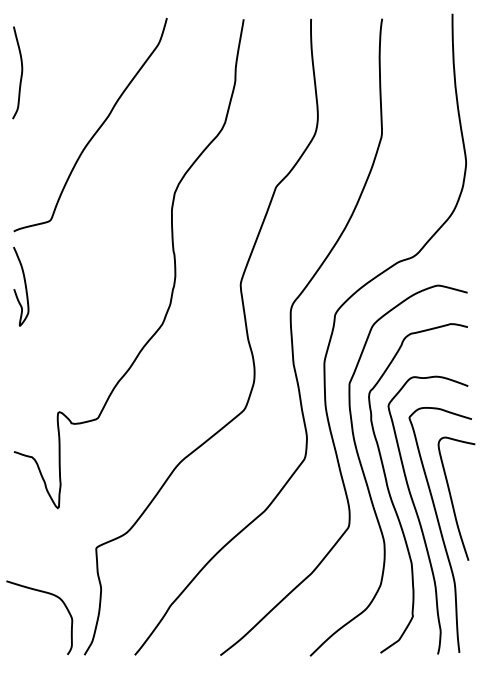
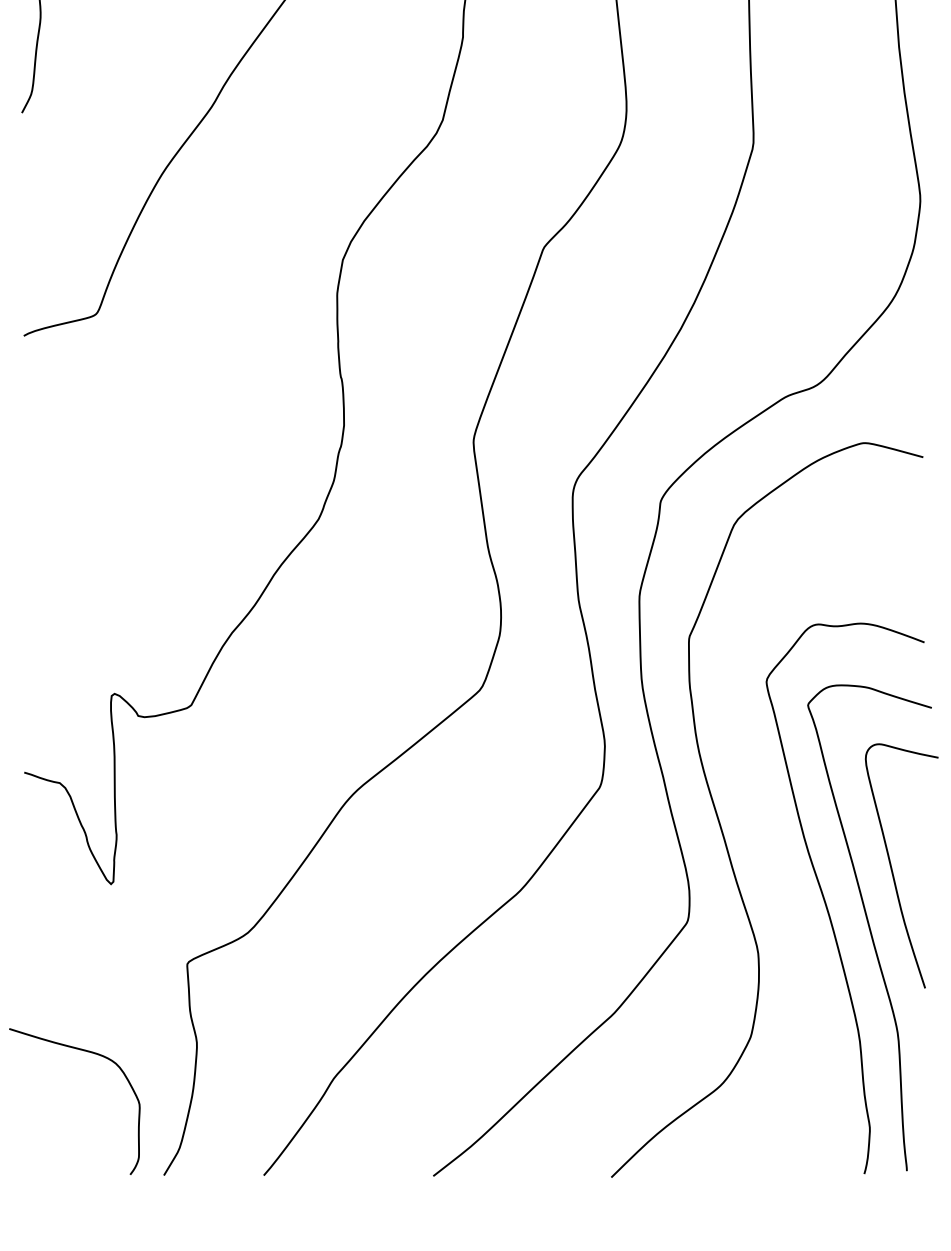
curve: (24, 285) -> (45, 442), removed
curve: (391, 496) -> (772, 861), removed

